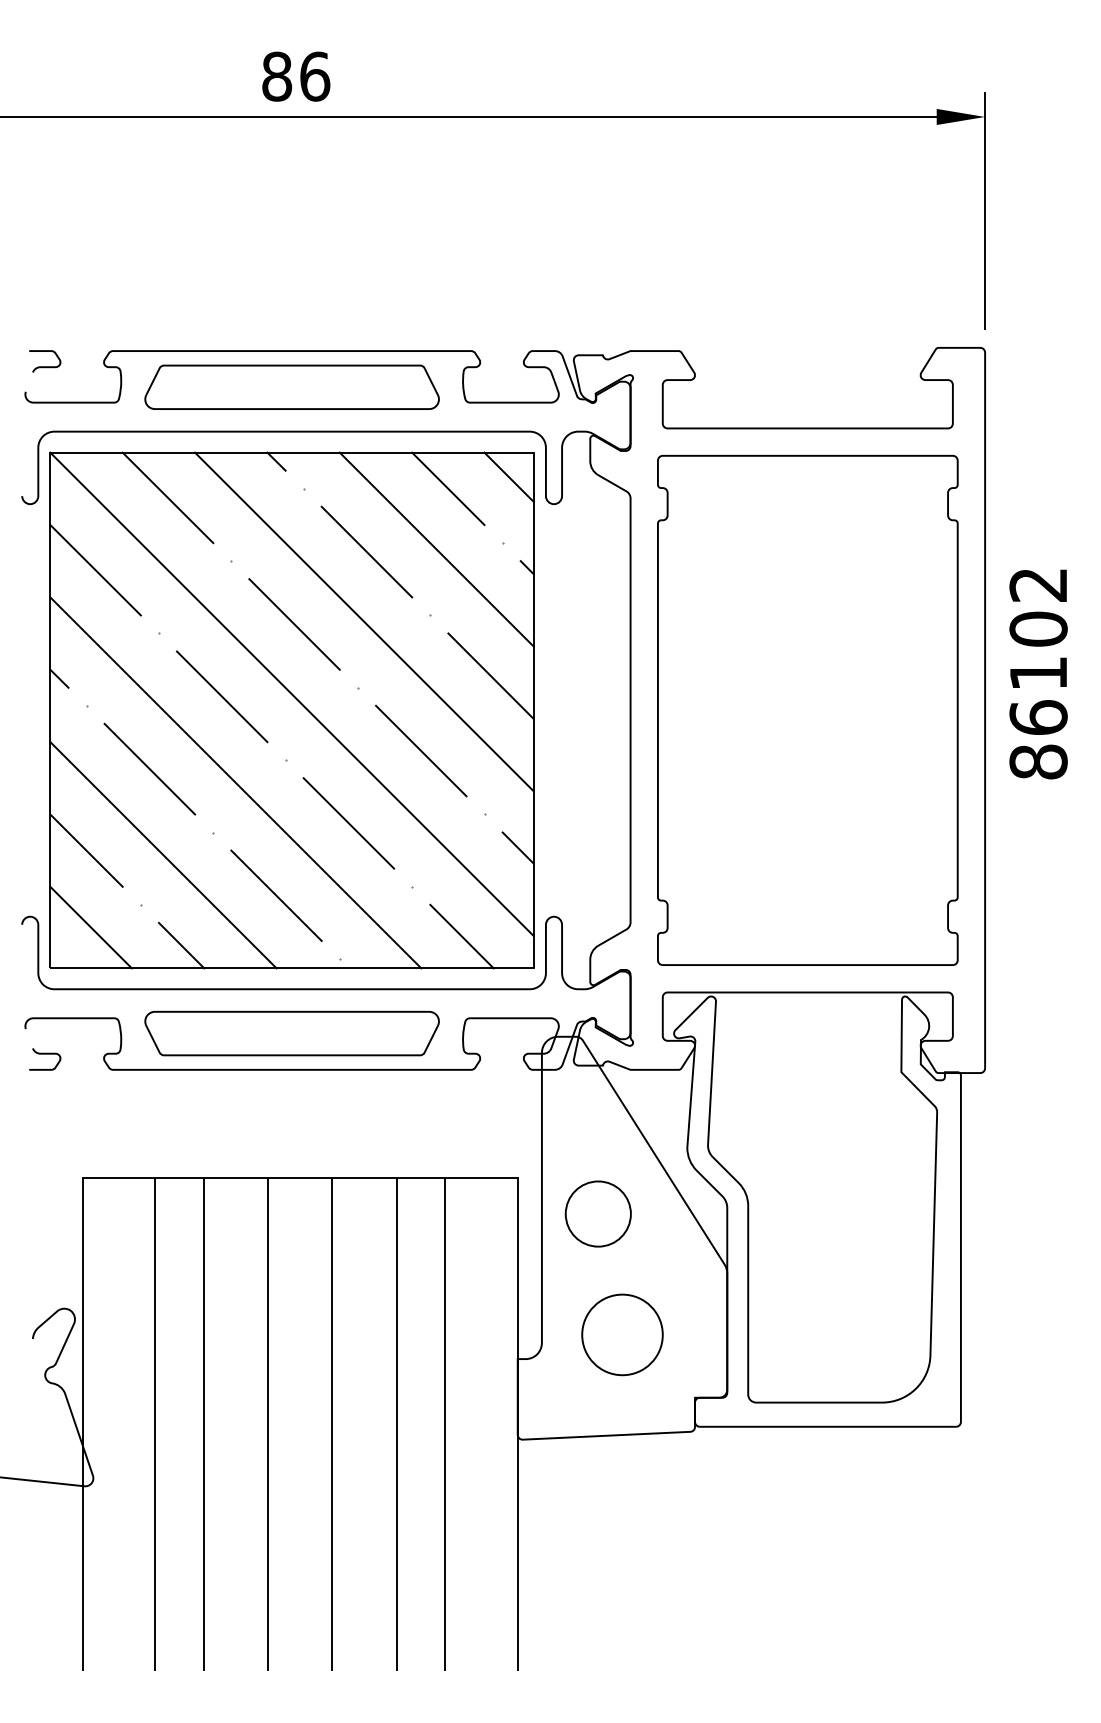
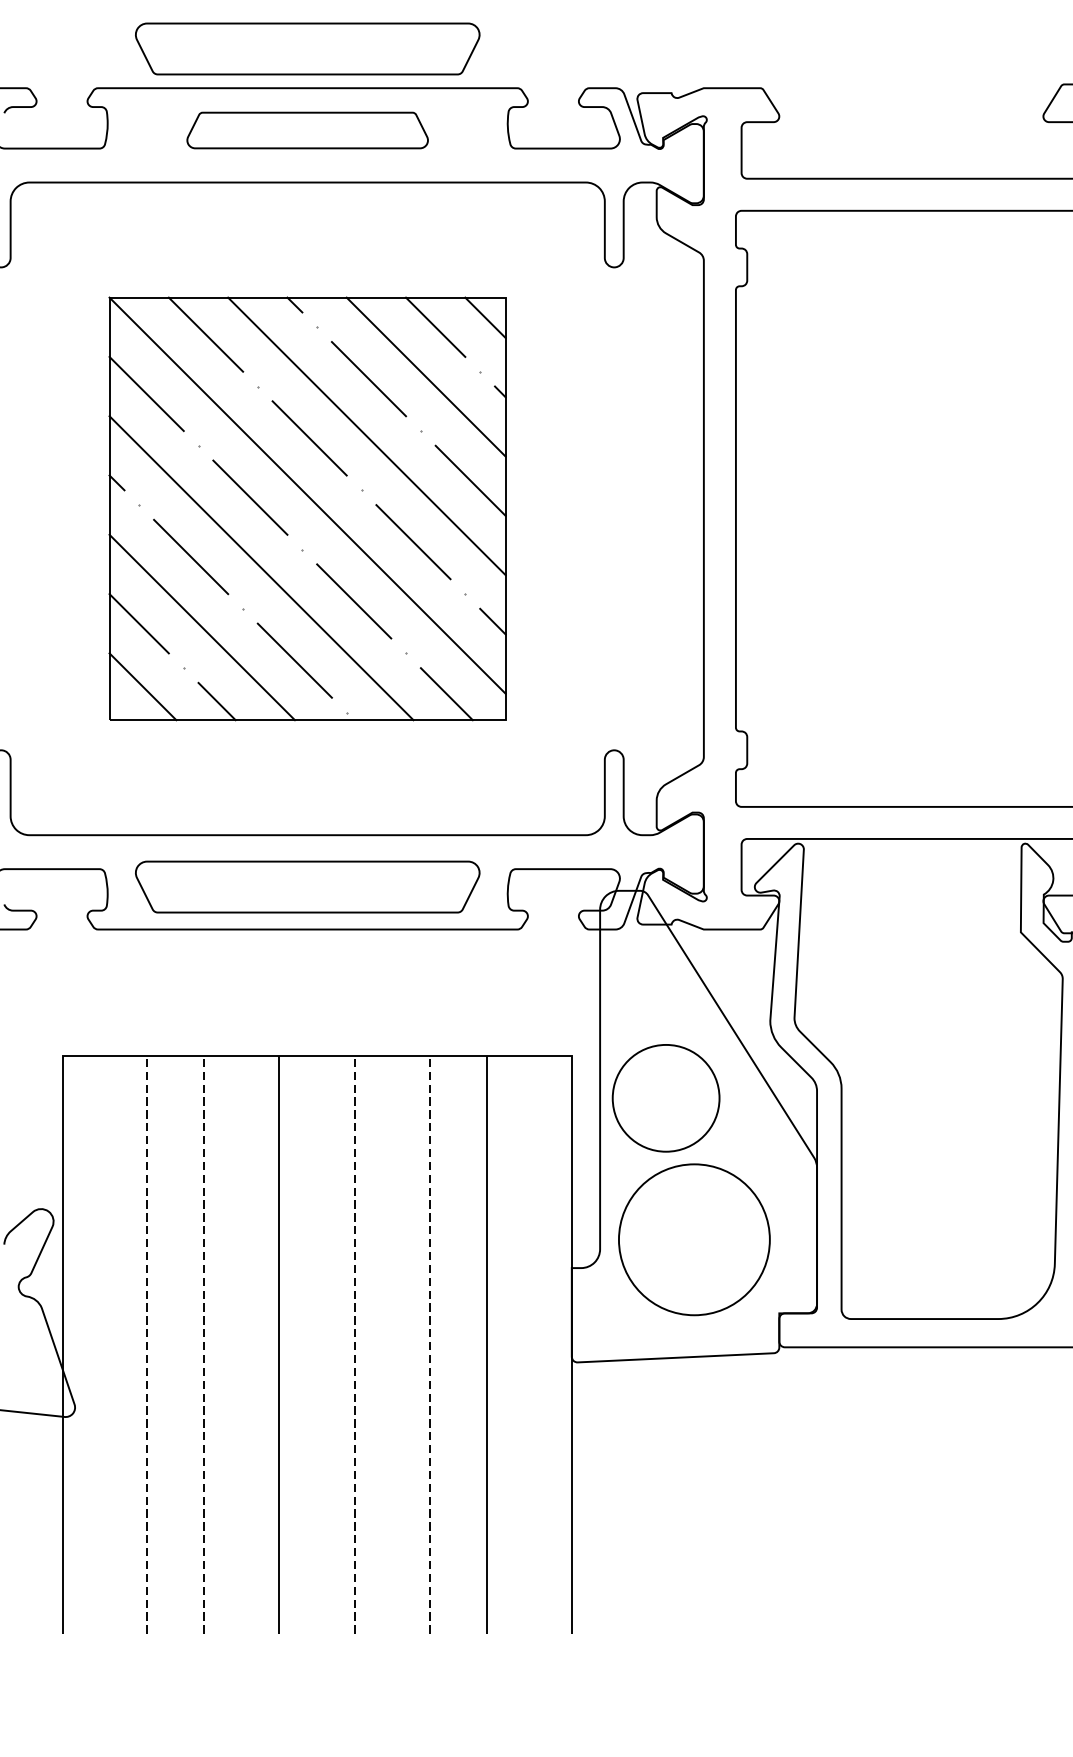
part: (291, 317) -> (306, 48), added
part: (291, 386) -> (306, 129), size x0.7
part: (291, 710) -> (306, 508), size x0.7
circle: (597, 1213) -> (665, 1097), size x1.4
circle: (622, 1334) -> (694, 1239), size x1.6
line: (155, 1424) -> (147, 1344), solid -> dashed
line: (203, 1424) -> (203, 1344), solid -> dashed
line: (332, 1424) -> (354, 1344), solid -> dashed
line: (396, 1424) -> (429, 1344), solid -> dashed

